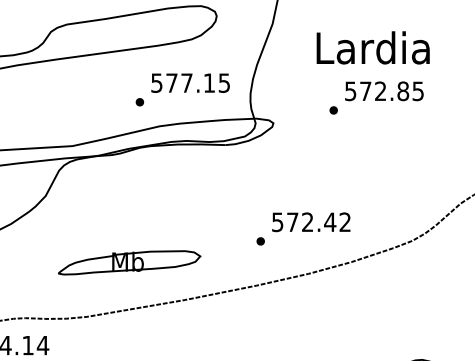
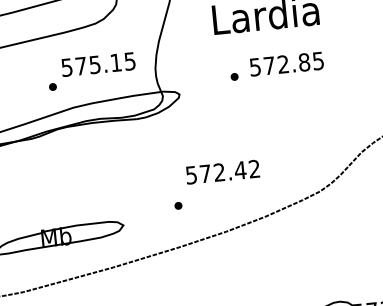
text: (186, 82) -> (94, 64), 577.15 -> 575.15
text: (384, 91) -> (286, 64), moved
text: (311, 222) -> (223, 172), moved

